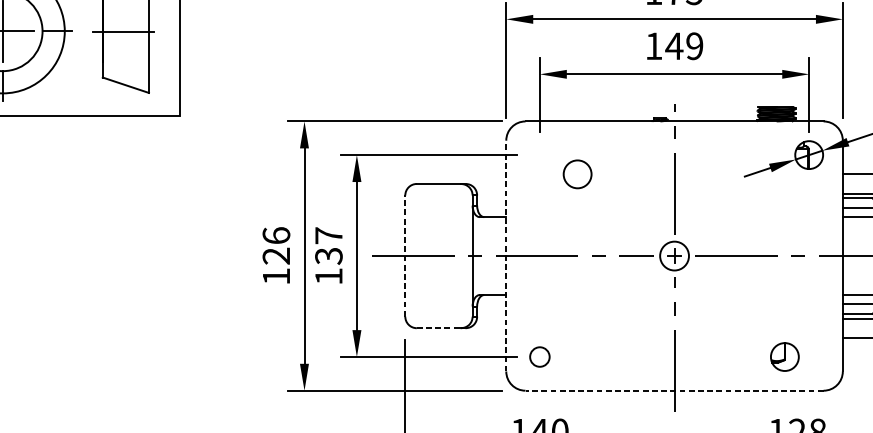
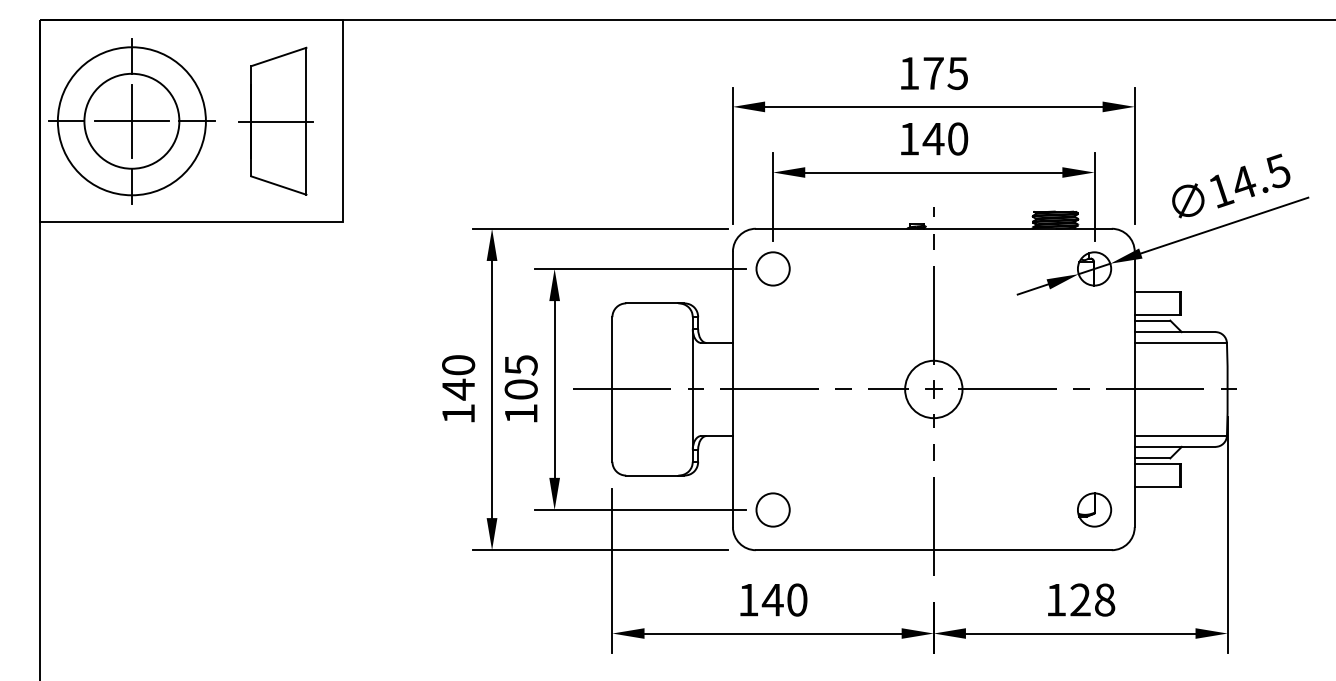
text: (695, 45) -> (958, 138), 149 -> 140
circle: (577, 173) -> (772, 268), moved
text: (276, 246) -> (458, 377), 126 -> 140
text: (328, 246) -> (520, 377), 137 -> 105
line: (405, 255) -> (612, 388), dashed -> solid
line: (505, 256) -> (732, 389), dashed -> solid
circle: (674, 256) -> (933, 389), size x1.67
line: (438, 328) -> (652, 475), dashed -> solid
circle: (539, 356) -> (772, 509), size x1.43
part: (784, 356) -> (1094, 509), moved
line: (674, 390) -> (933, 550), dashed -> solid

